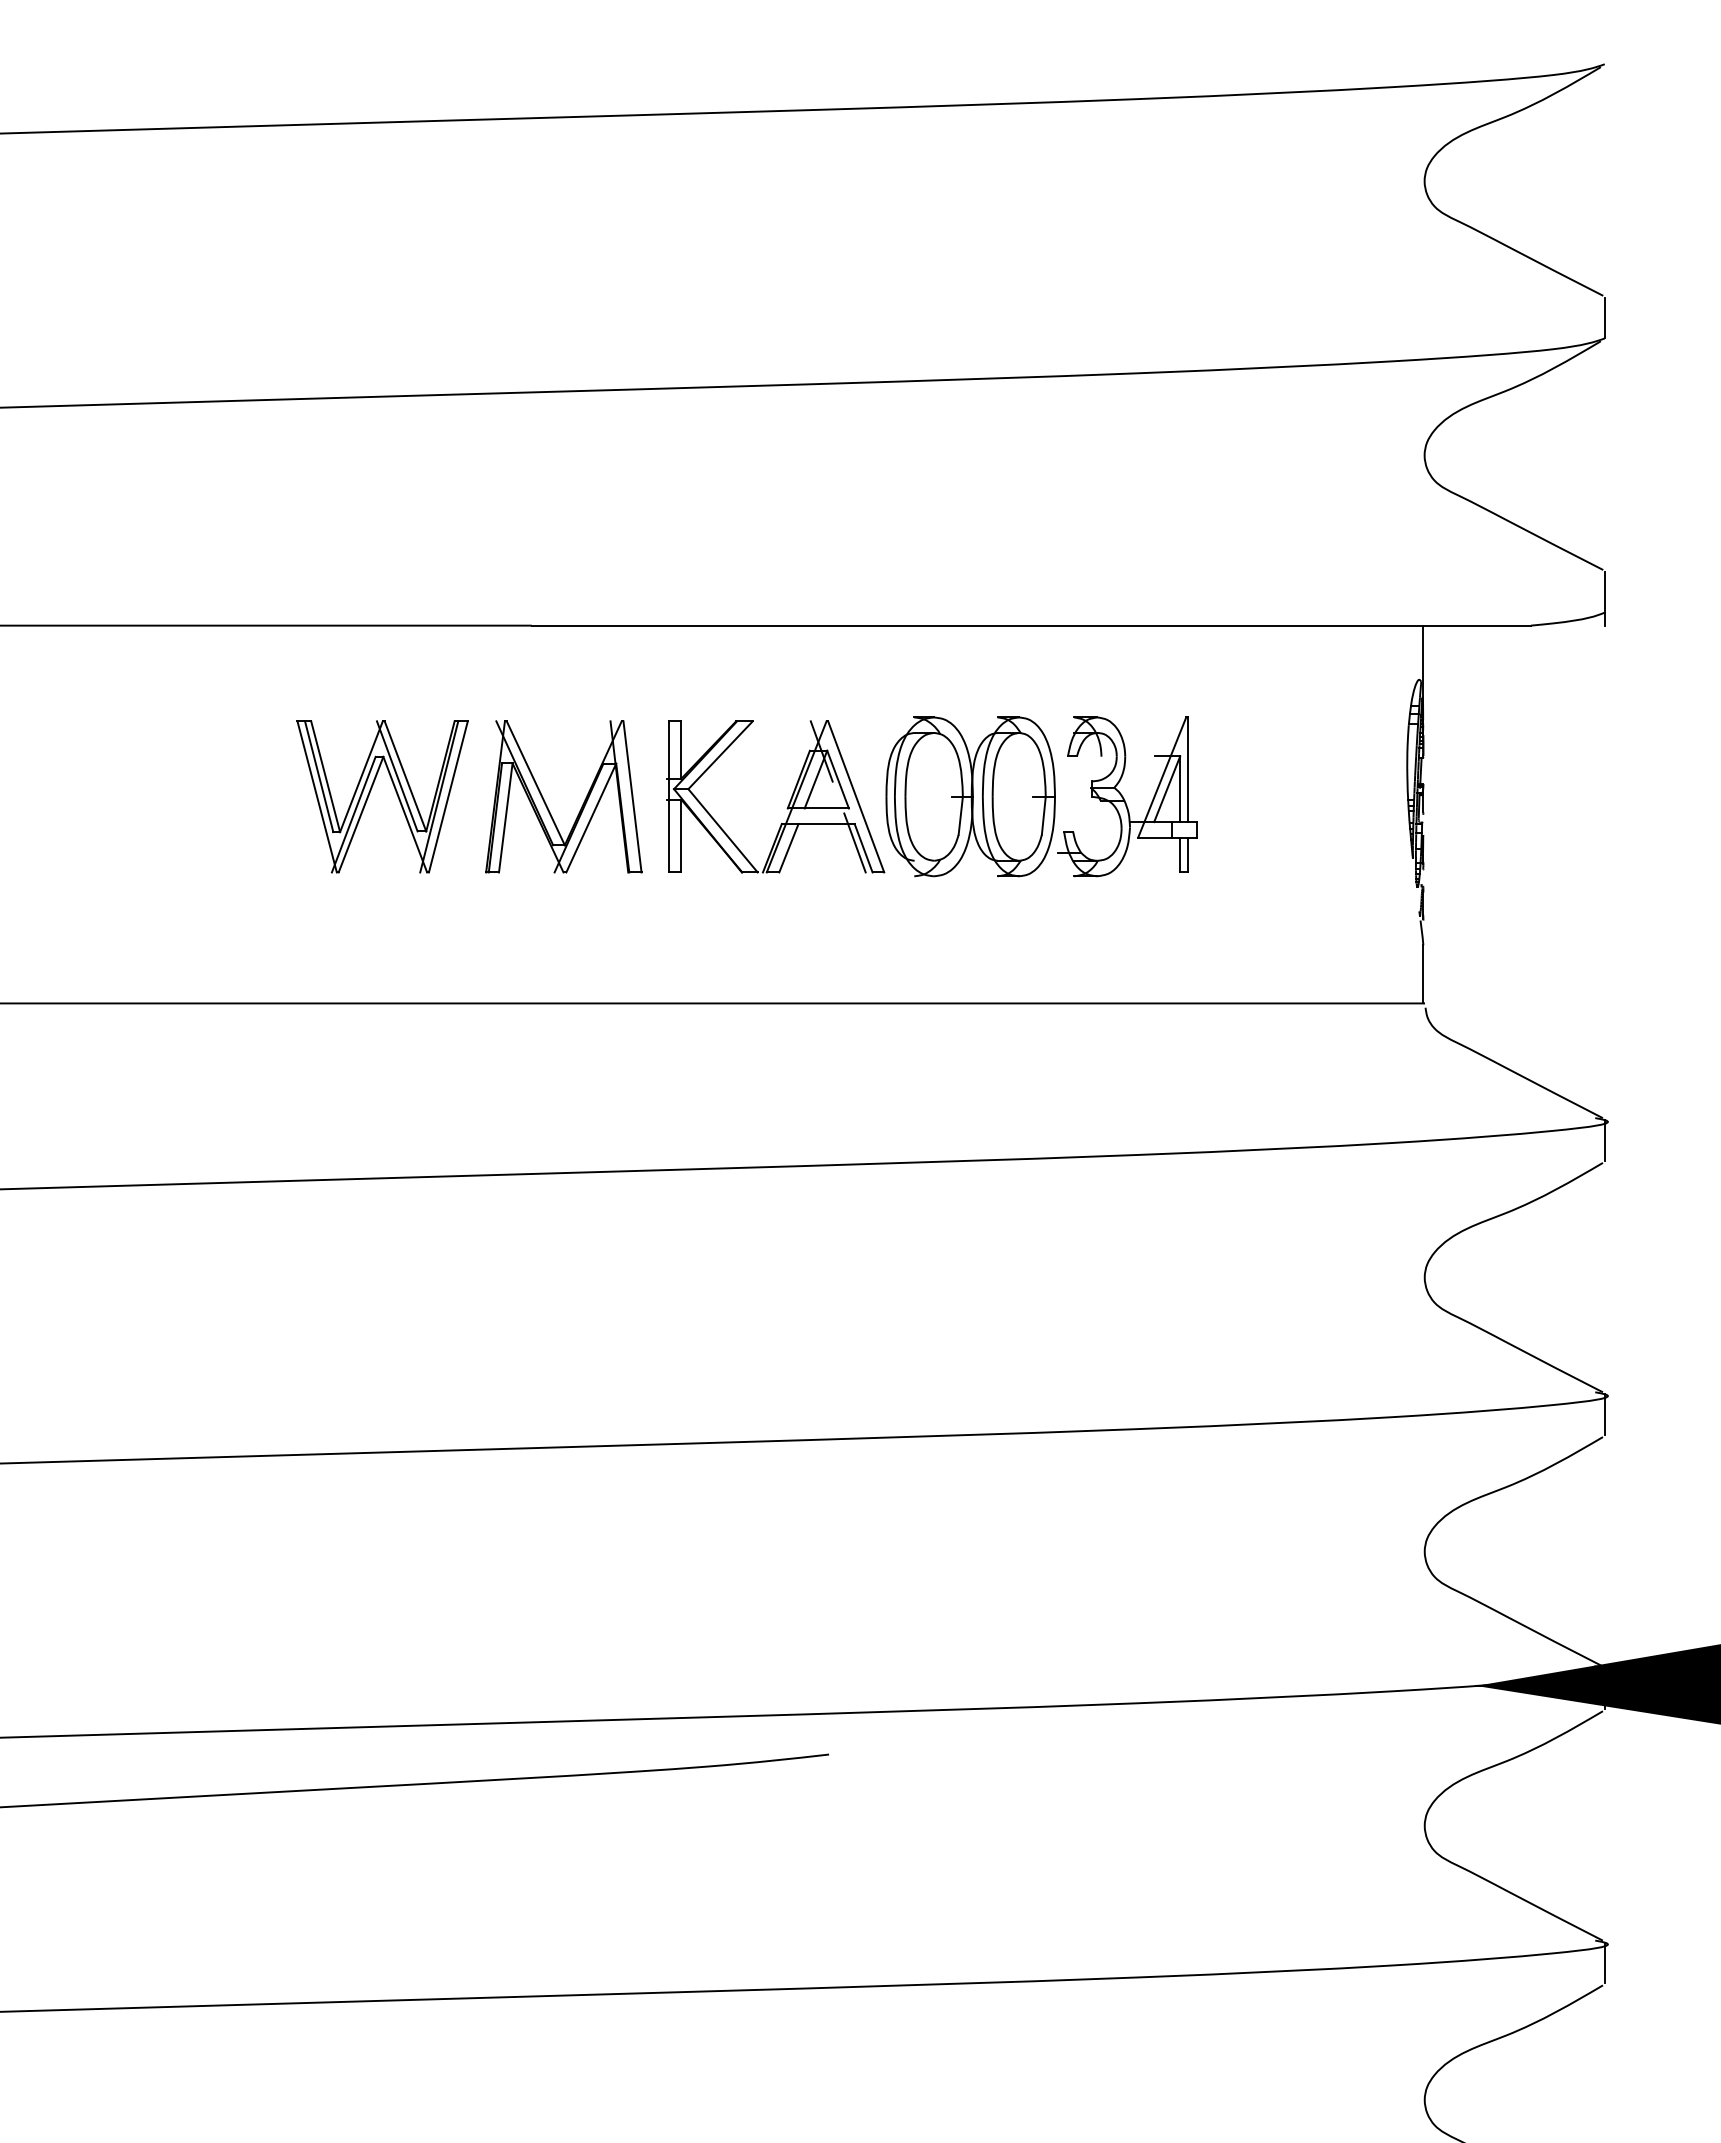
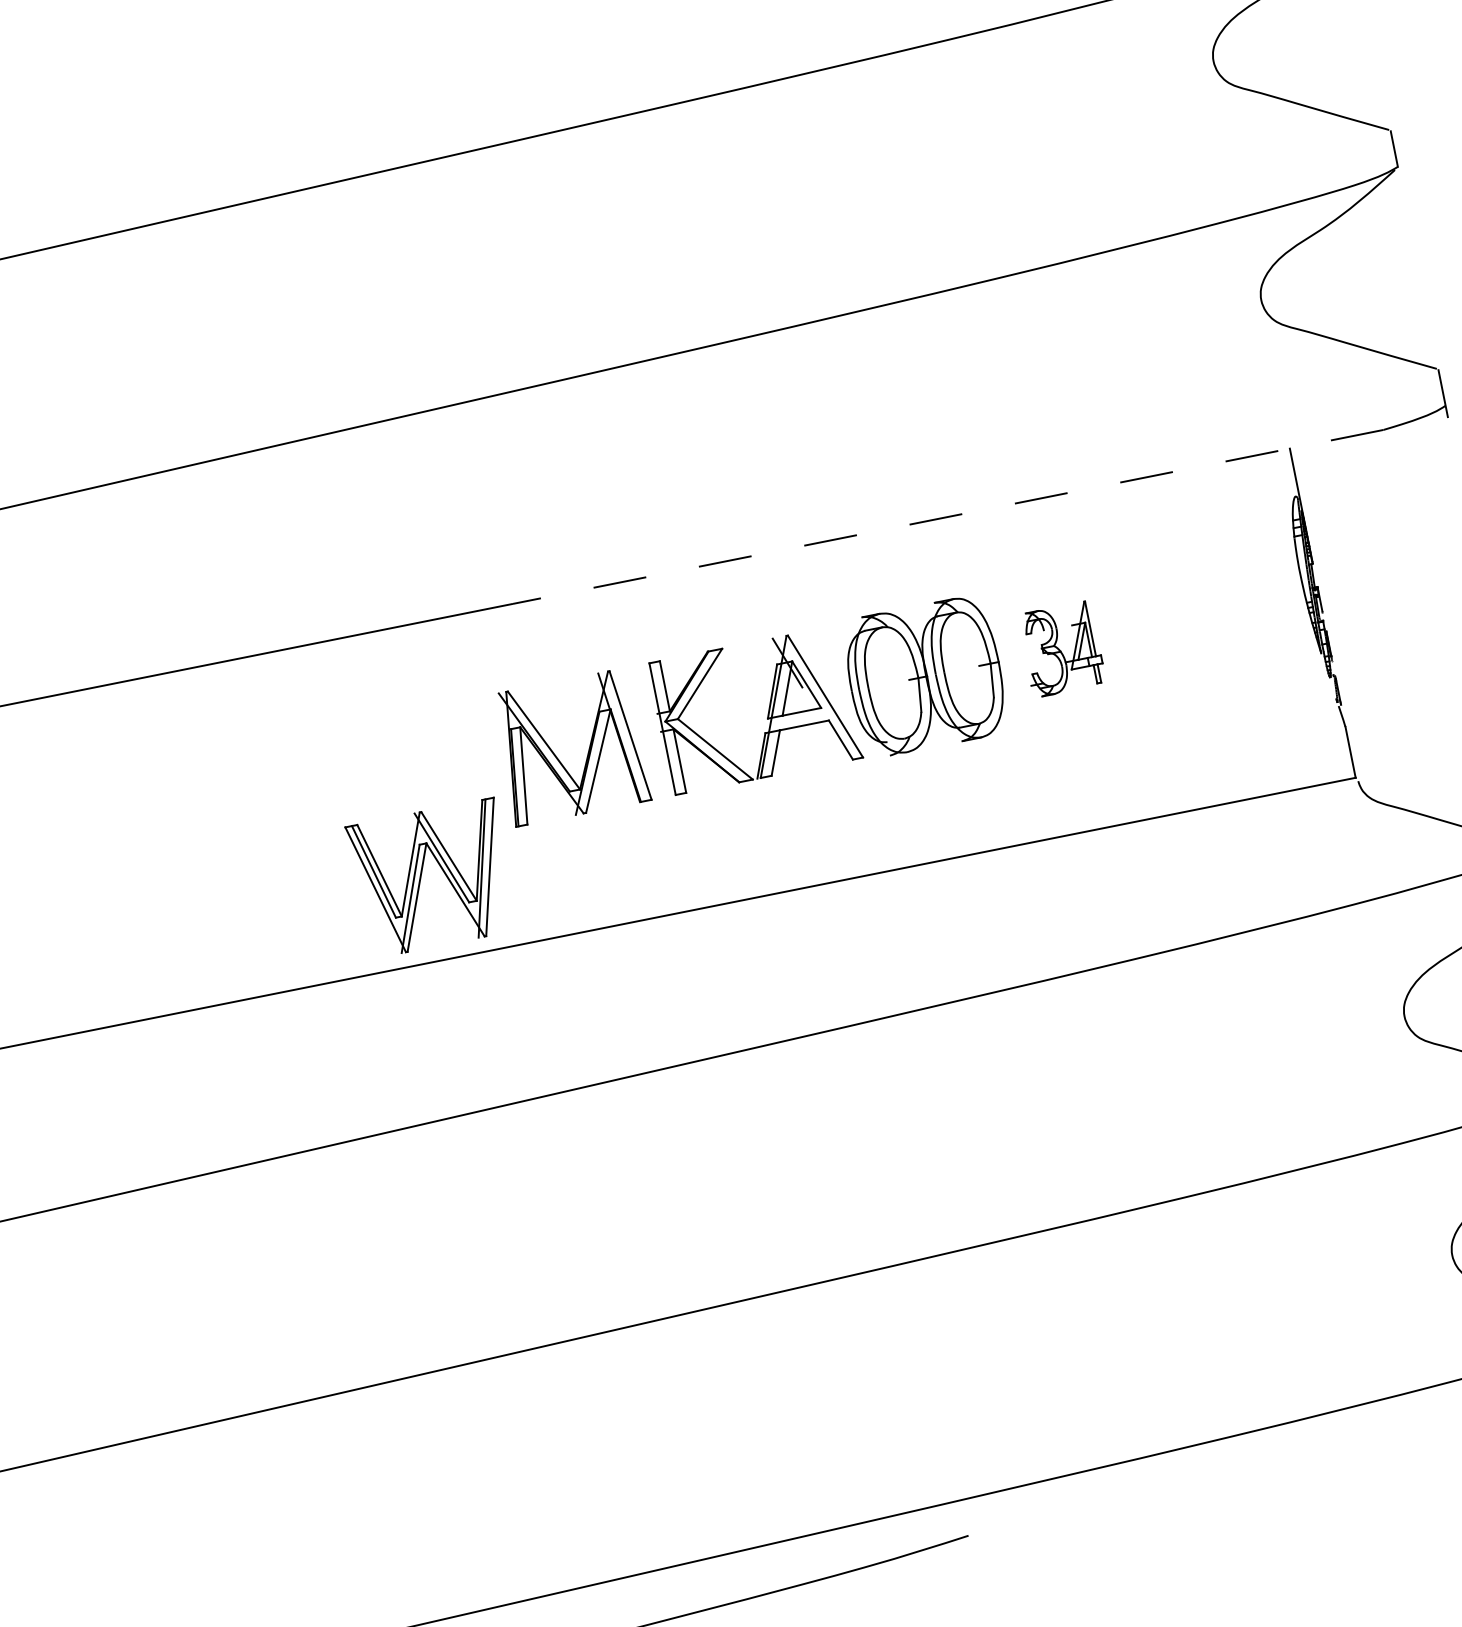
line: (1031, 625) -> (948, 516), solid -> dashed
part: (370, 793) -> (421, 877), moved
part: (1127, 796) -> (1061, 649), size x0.6
line: (854, 842) -> (831, 736), removed

